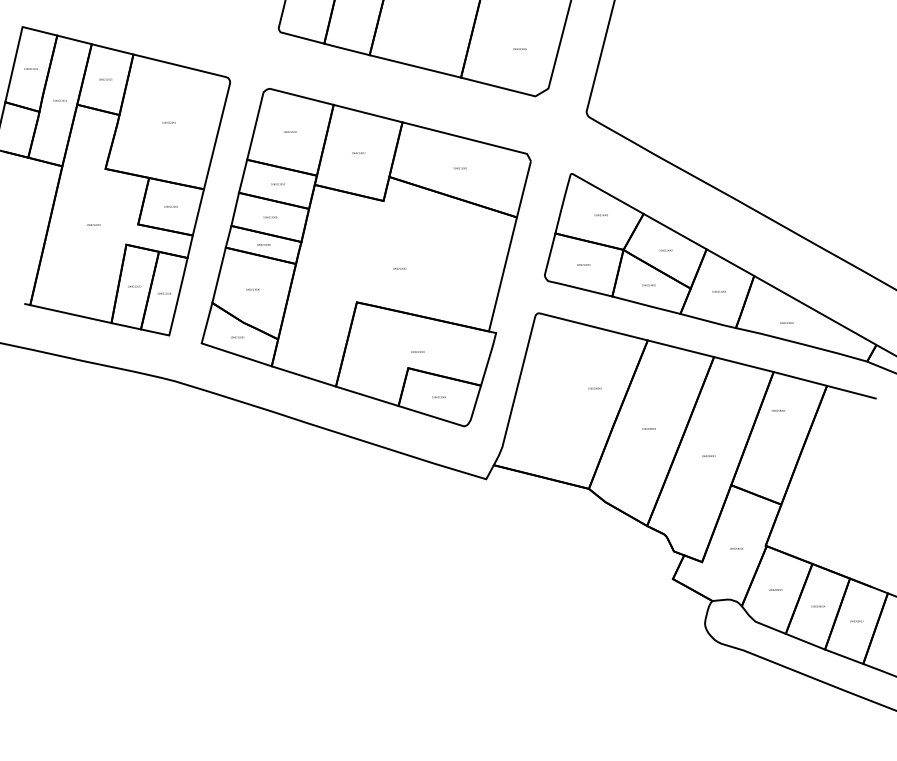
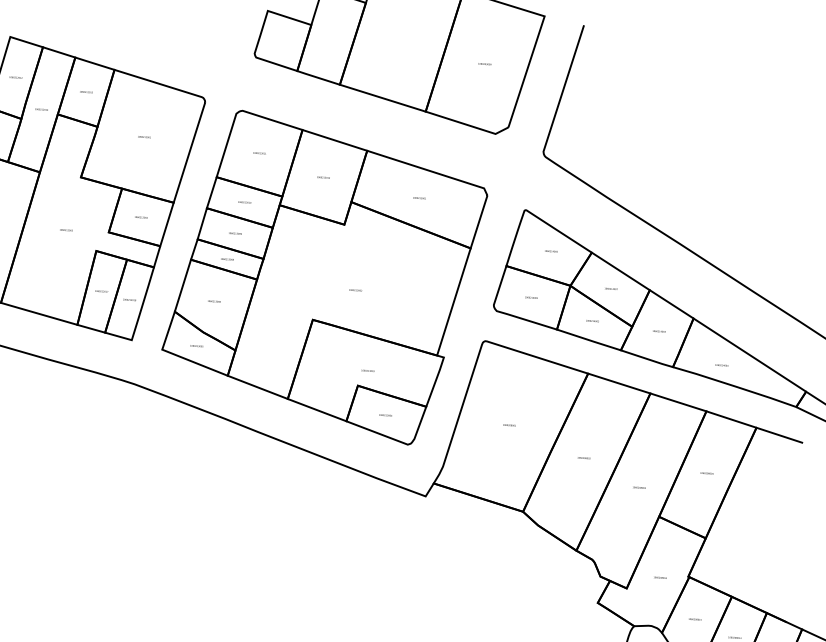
text: (519, 48) -> (484, 63), moved
text: (594, 388) -> (508, 425), moved
text: (777, 410) -> (706, 473), moved

